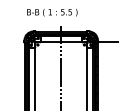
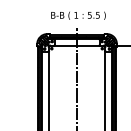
text: (52, 12) -> (78, 15), moved

